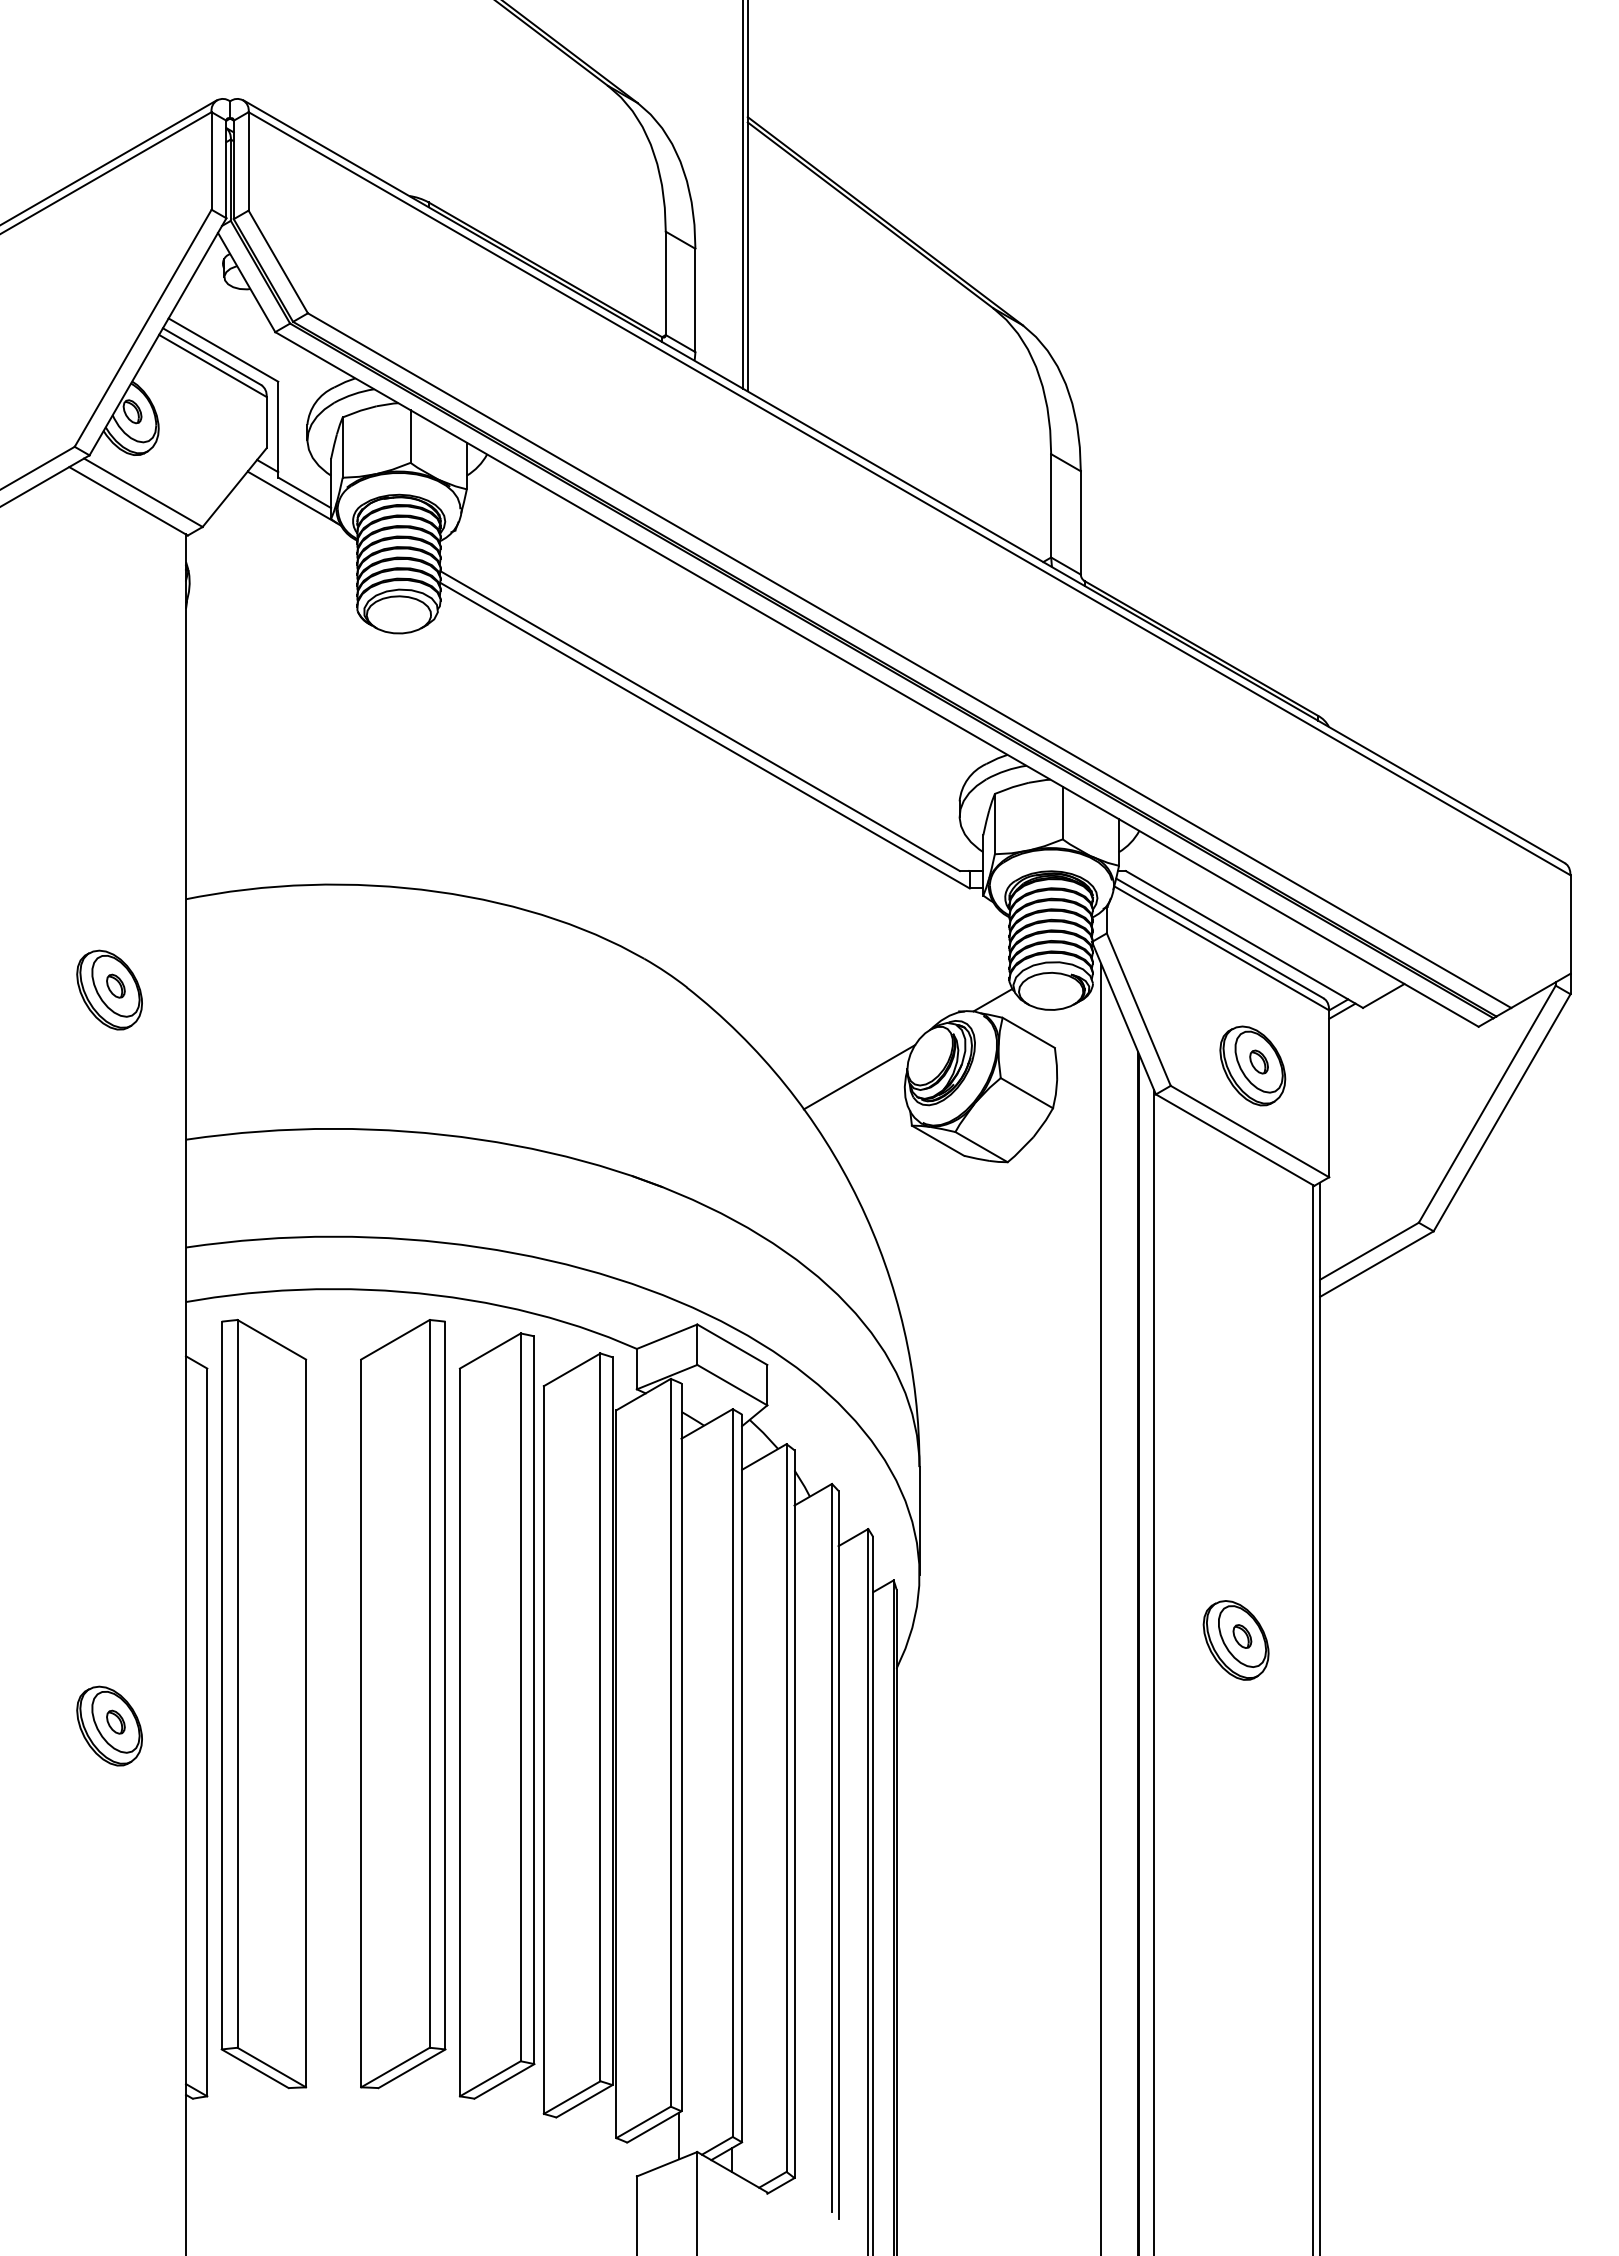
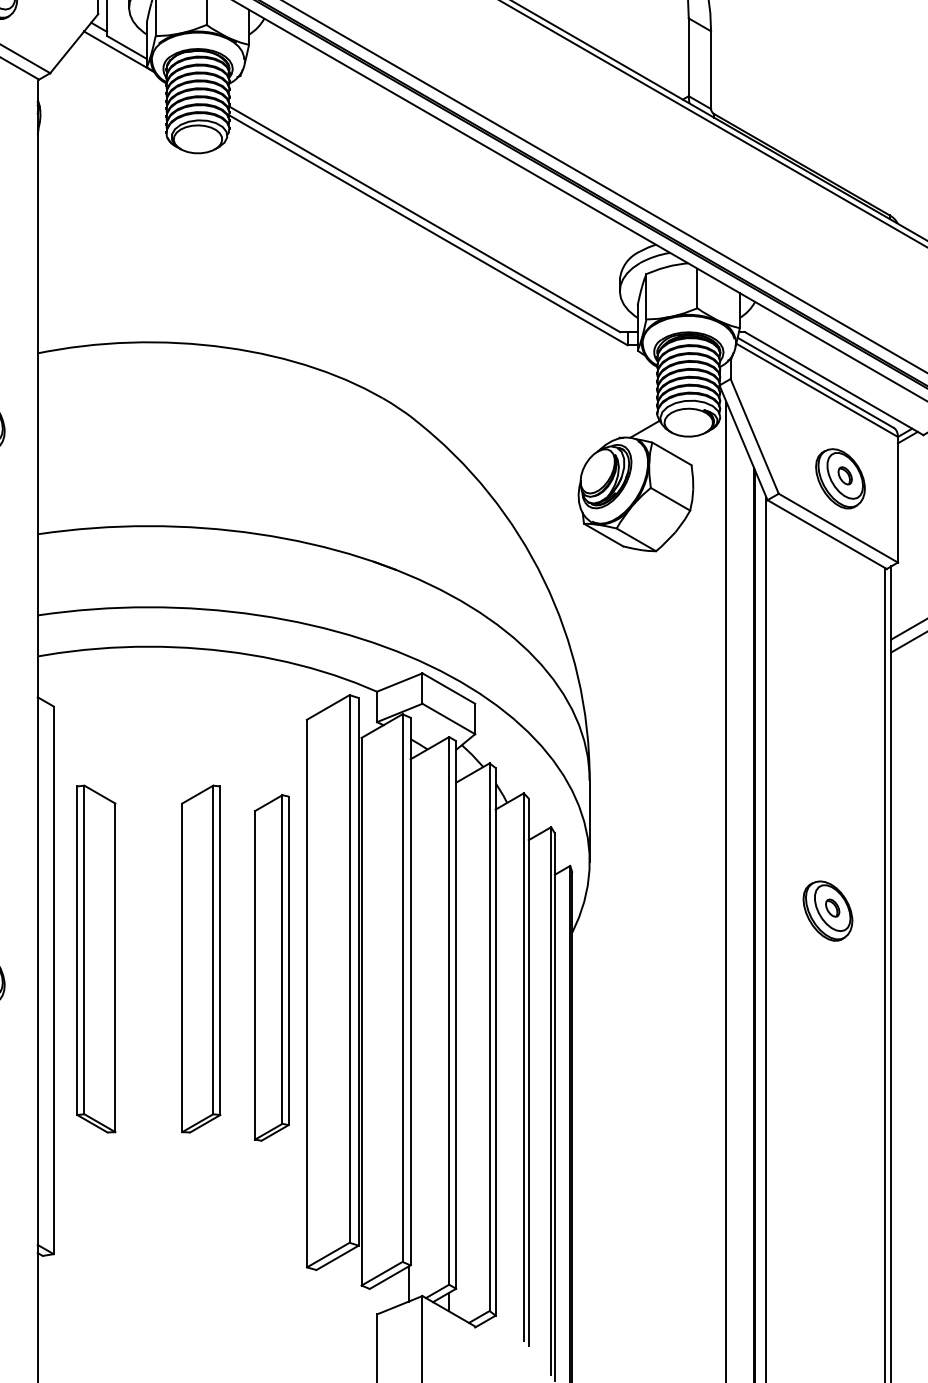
line: (859, 1077) -> (544, 487), removed
part: (263, 1704) -> (96, 959), size x0.6
part: (403, 1704) -> (201, 959), size x0.6
part: (496, 1715) -> (271, 967), size x0.6

